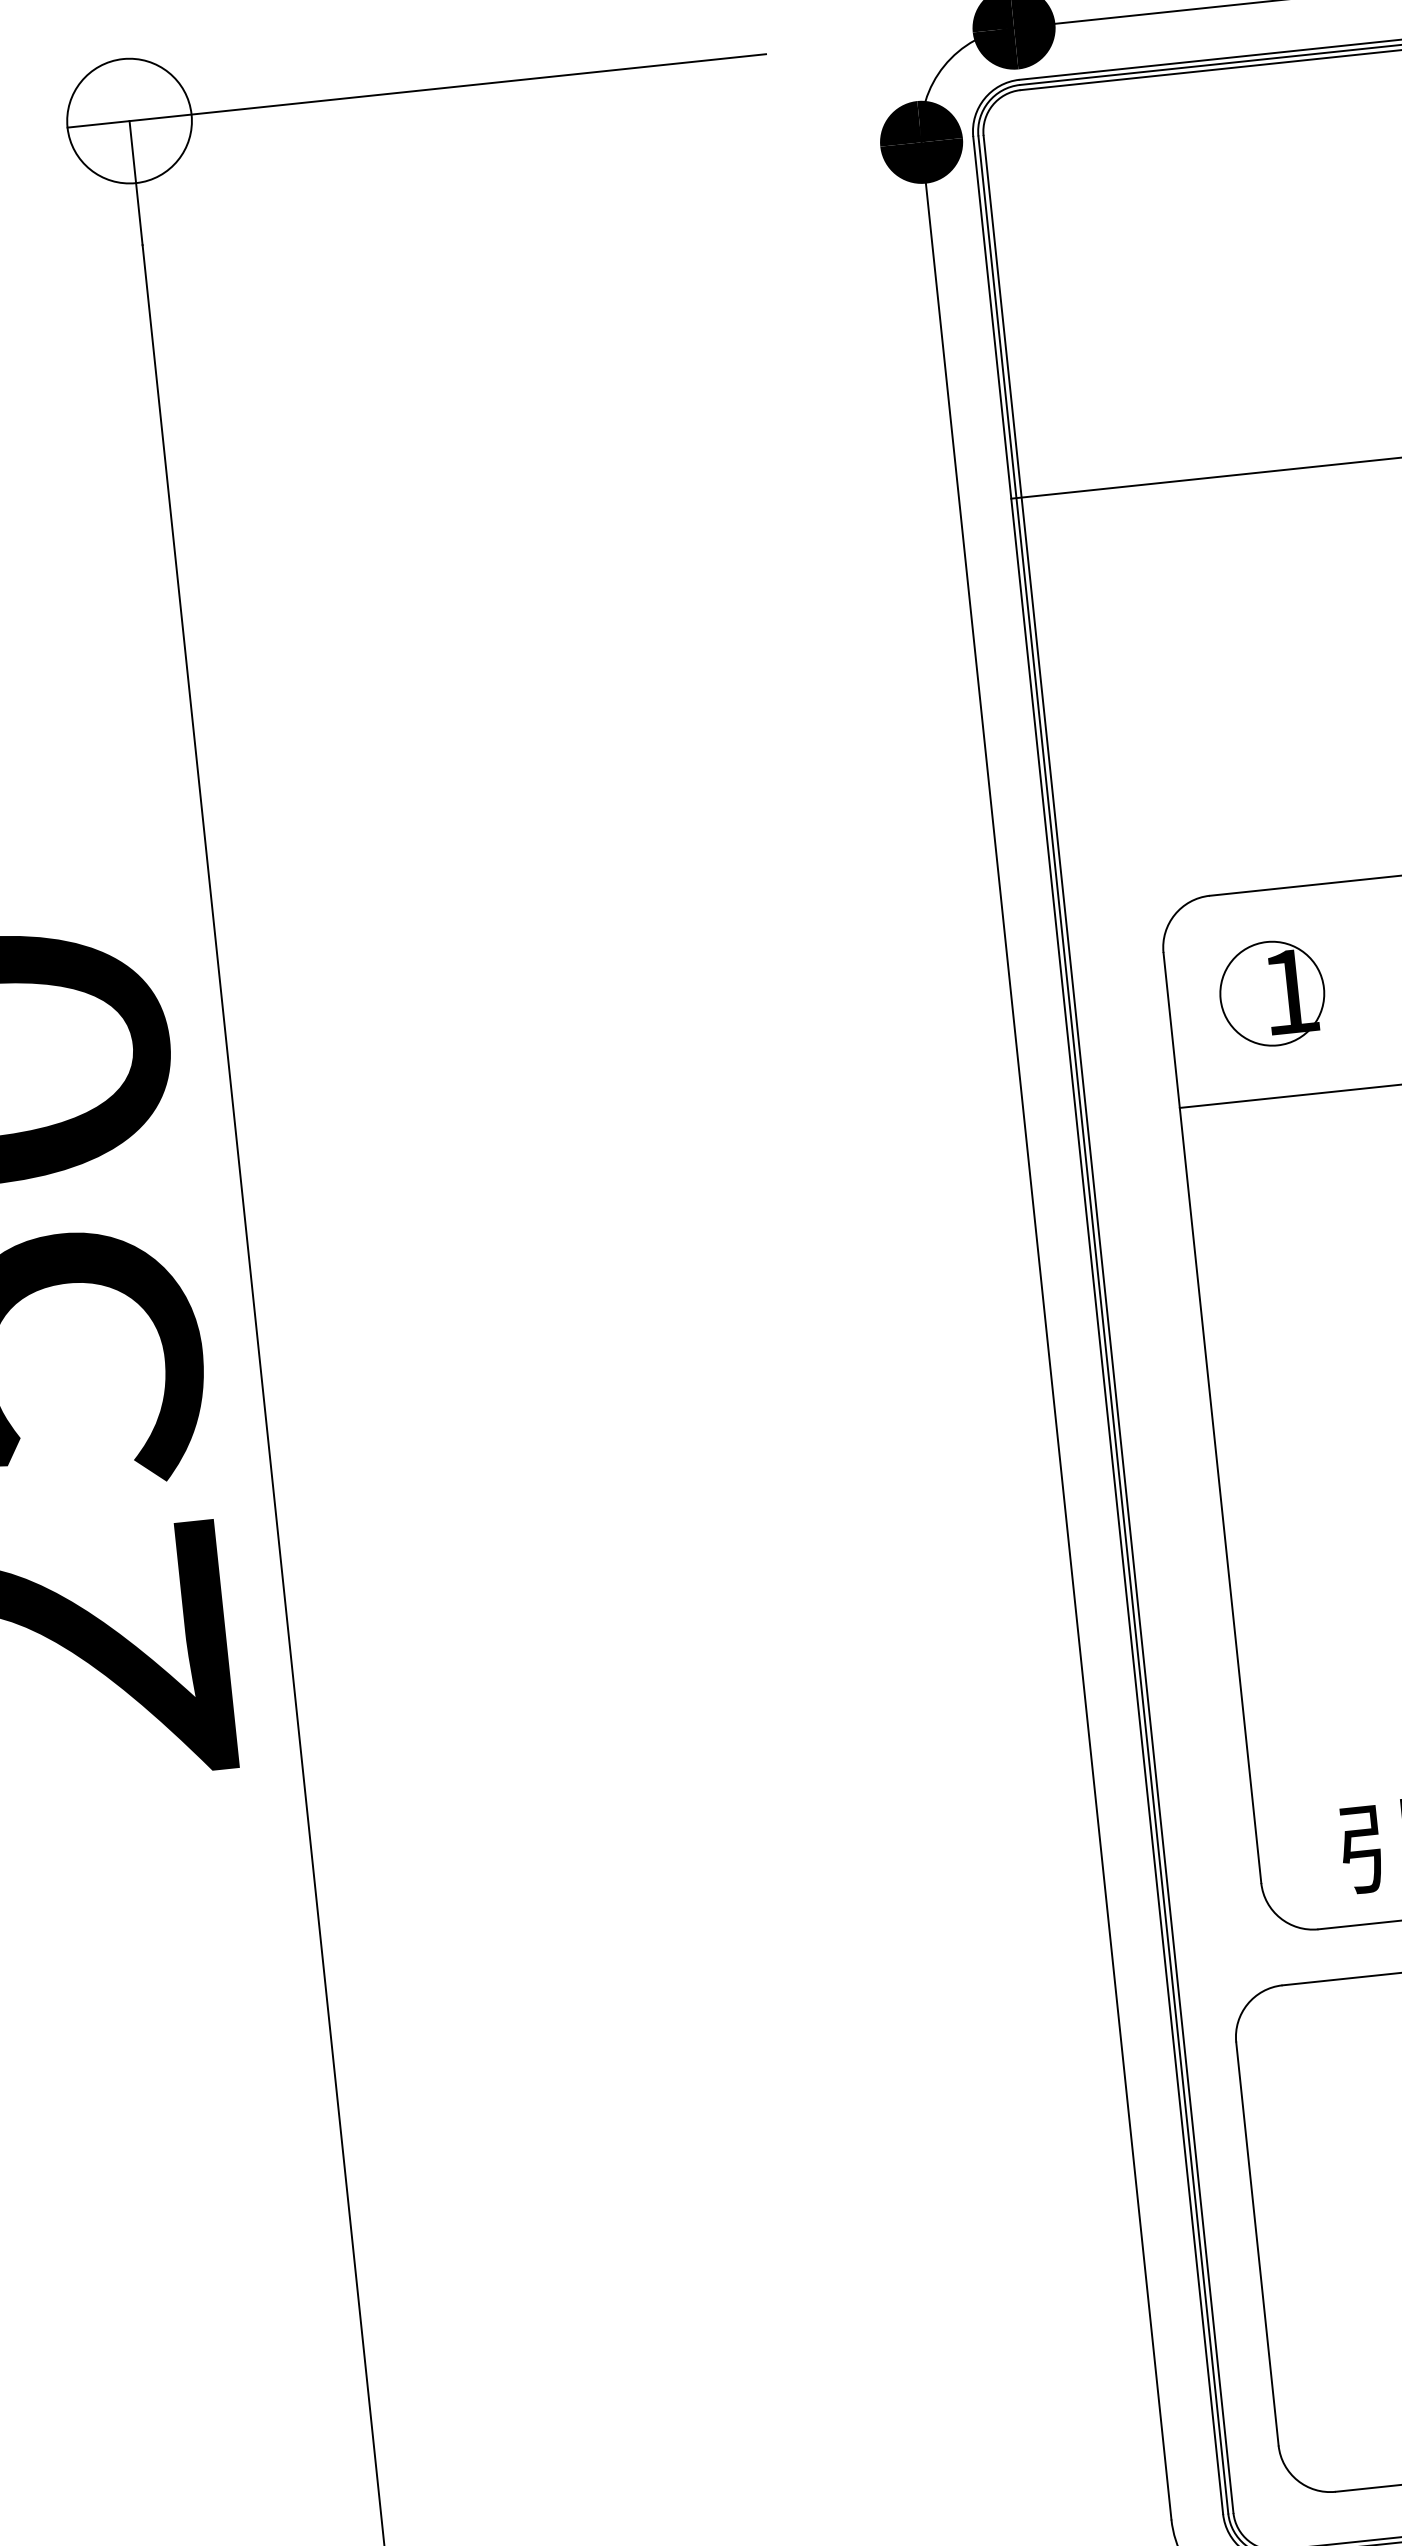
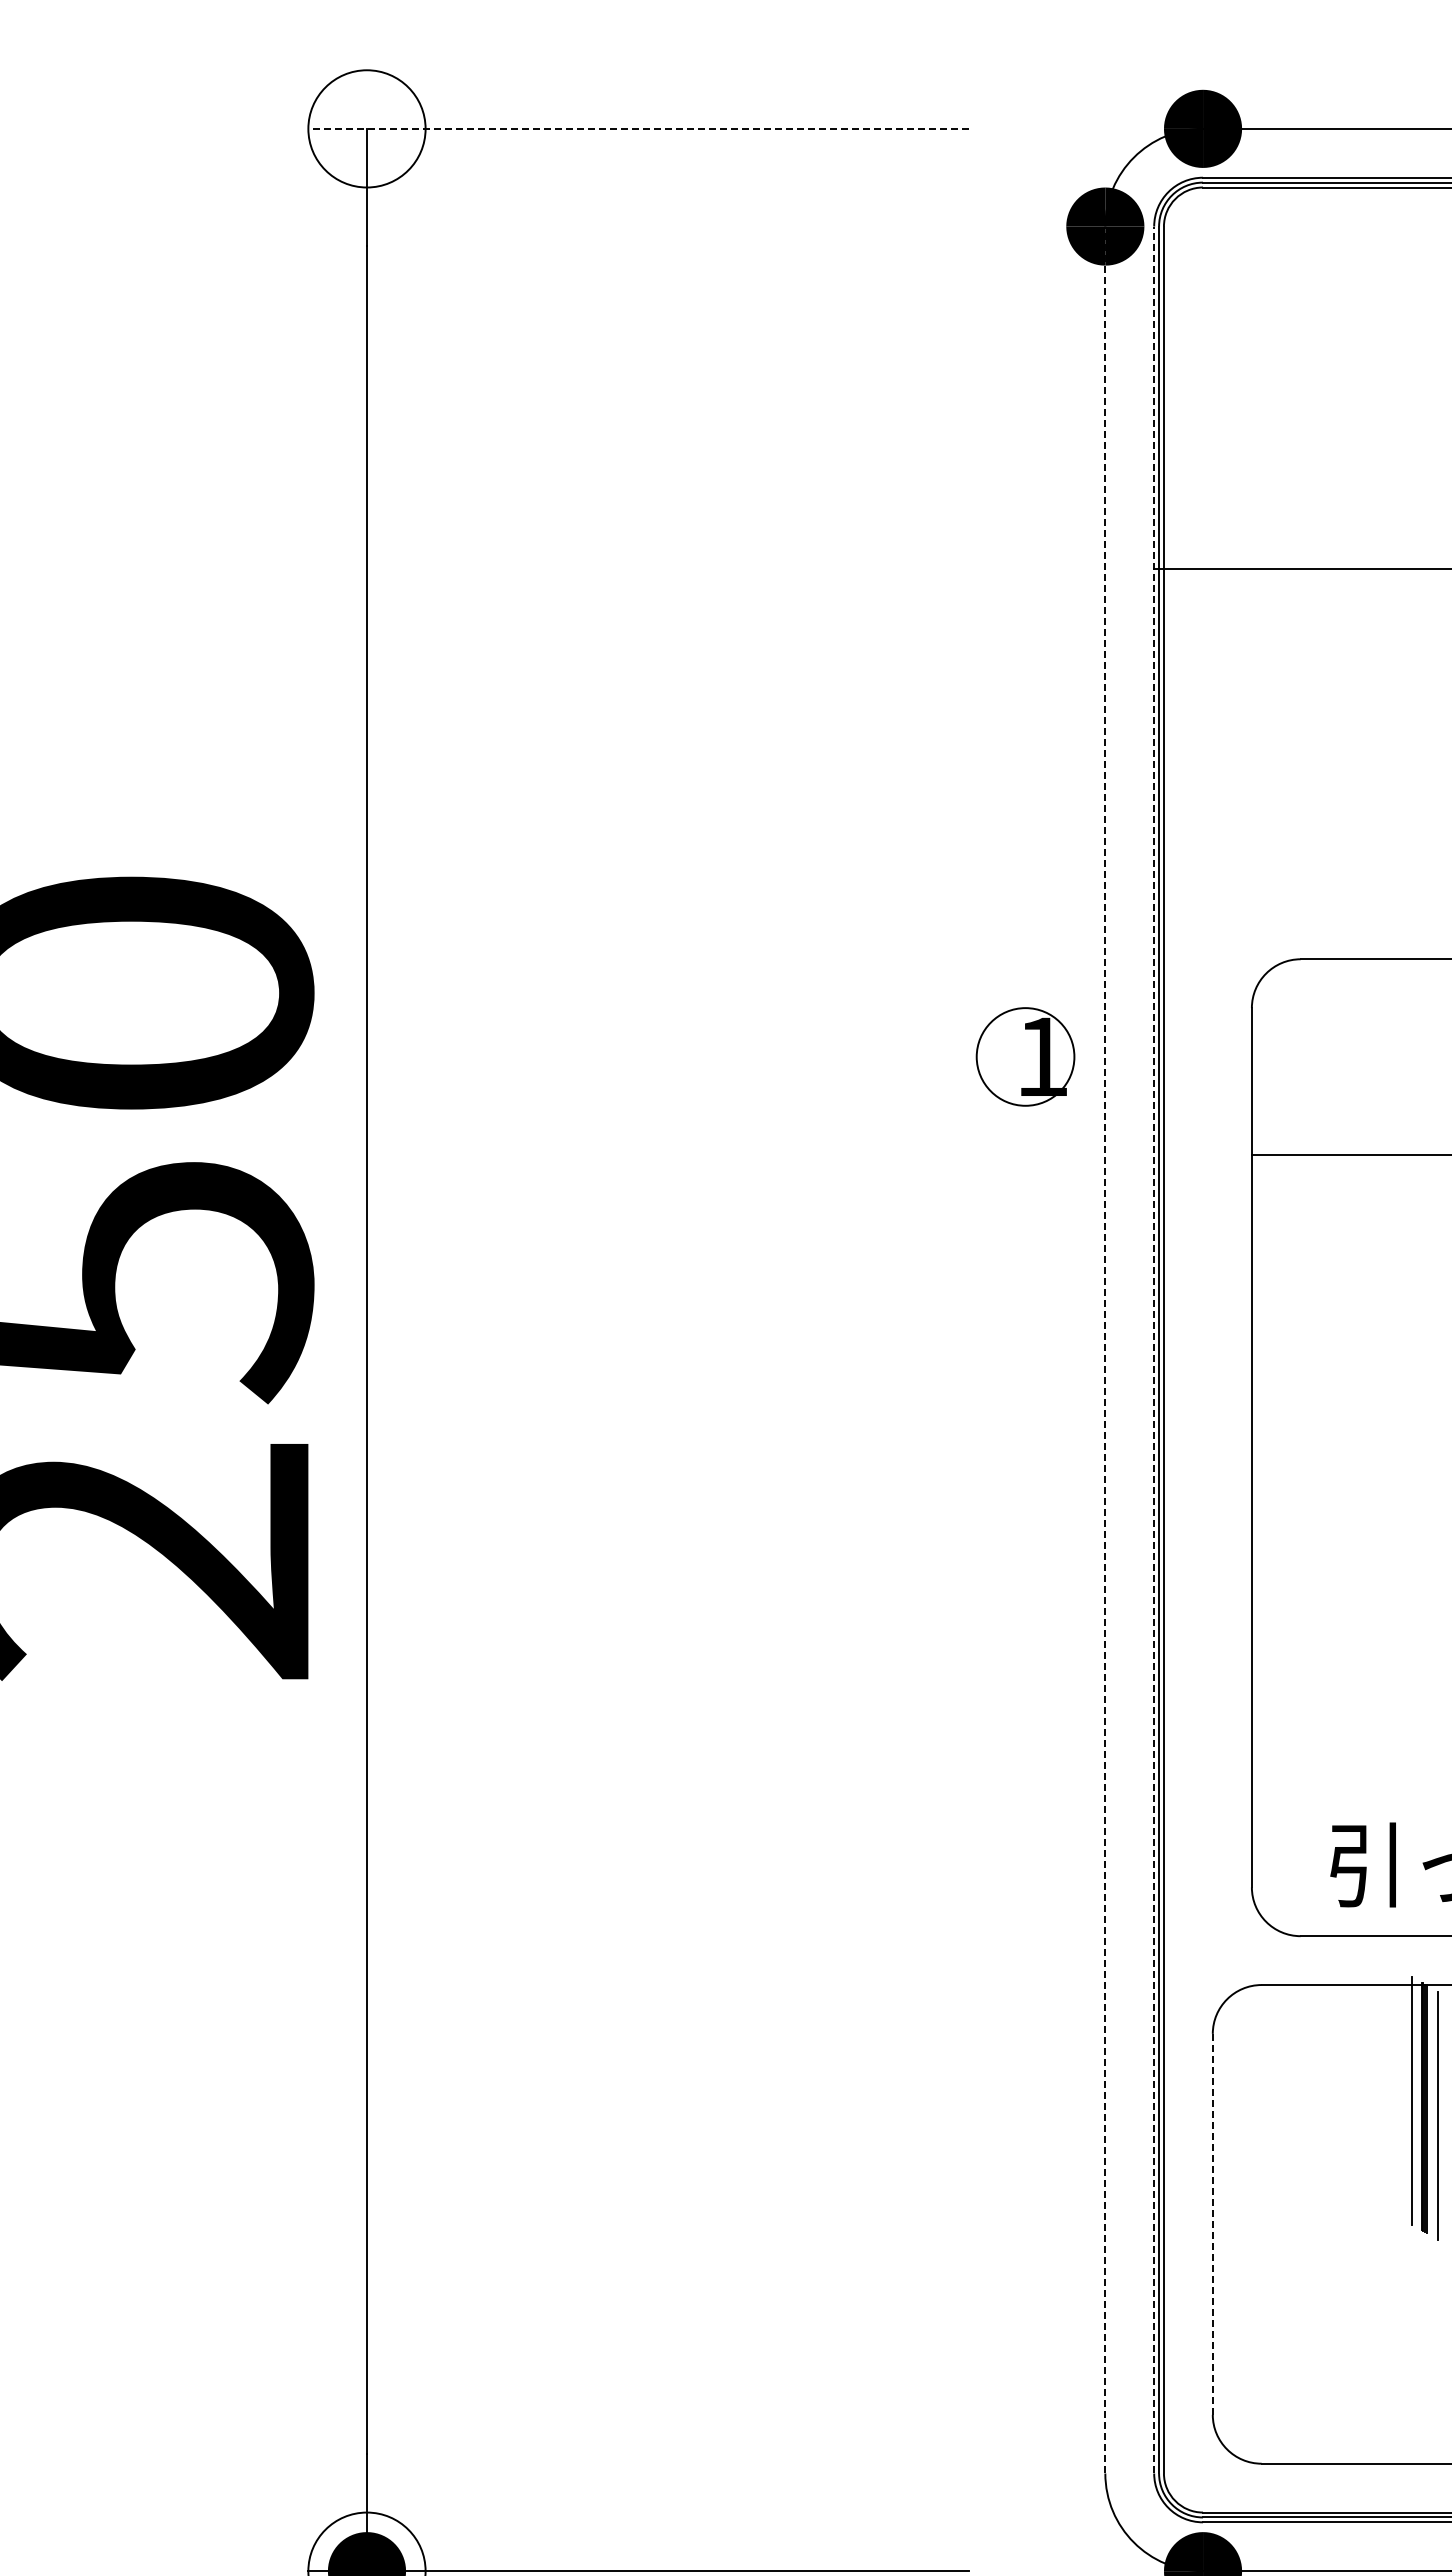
line: (415, 90) -> (637, 128), solid -> dashed
part: (1272, 993) -> (1025, 1056), moved
line: (1098, 1324) -> (1154, 1349), solid -> dashed
line: (1046, 1330) -> (1105, 1349), solid -> dashed
line: (1257, 2243) -> (1212, 2223), solid -> dashed

